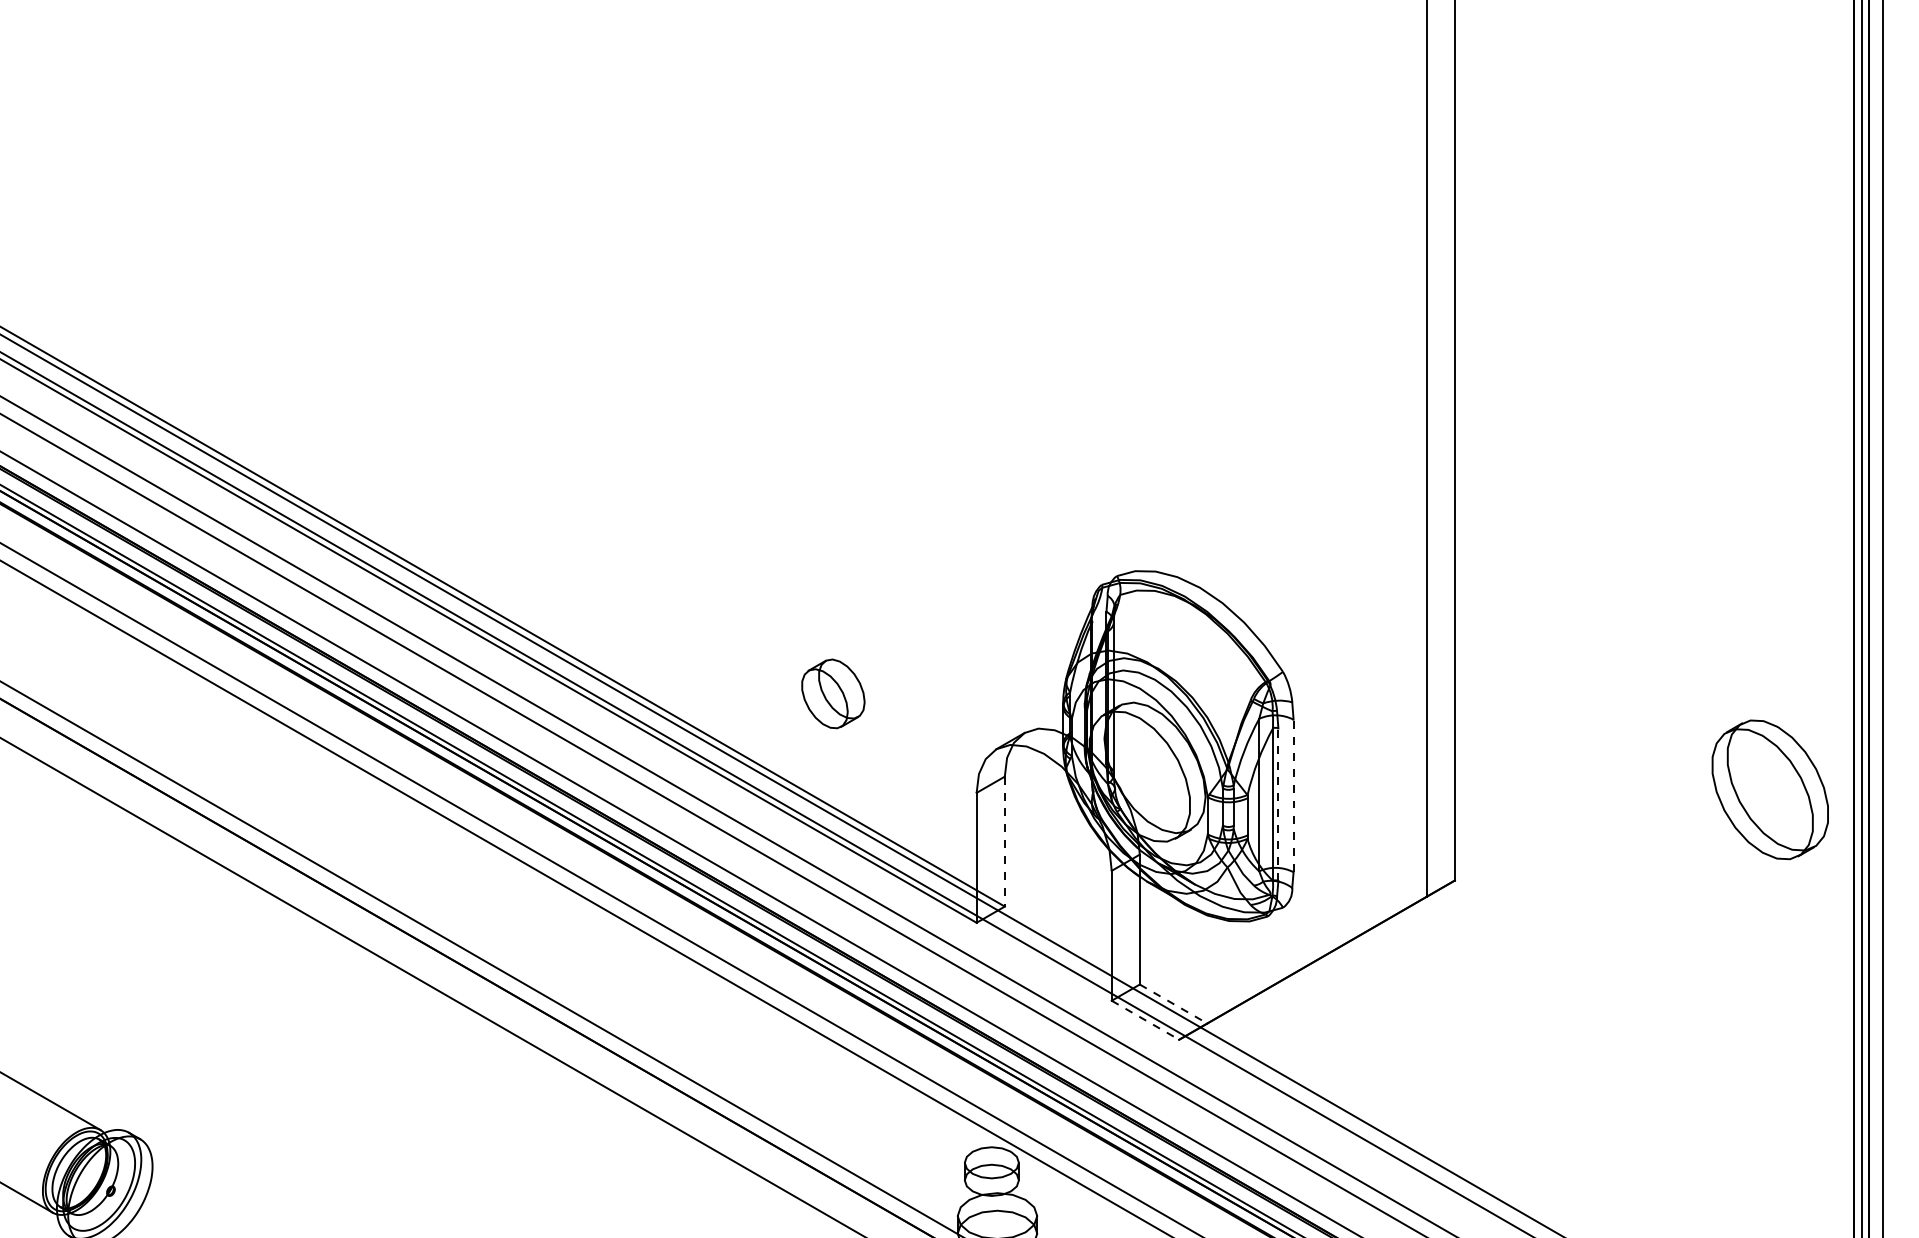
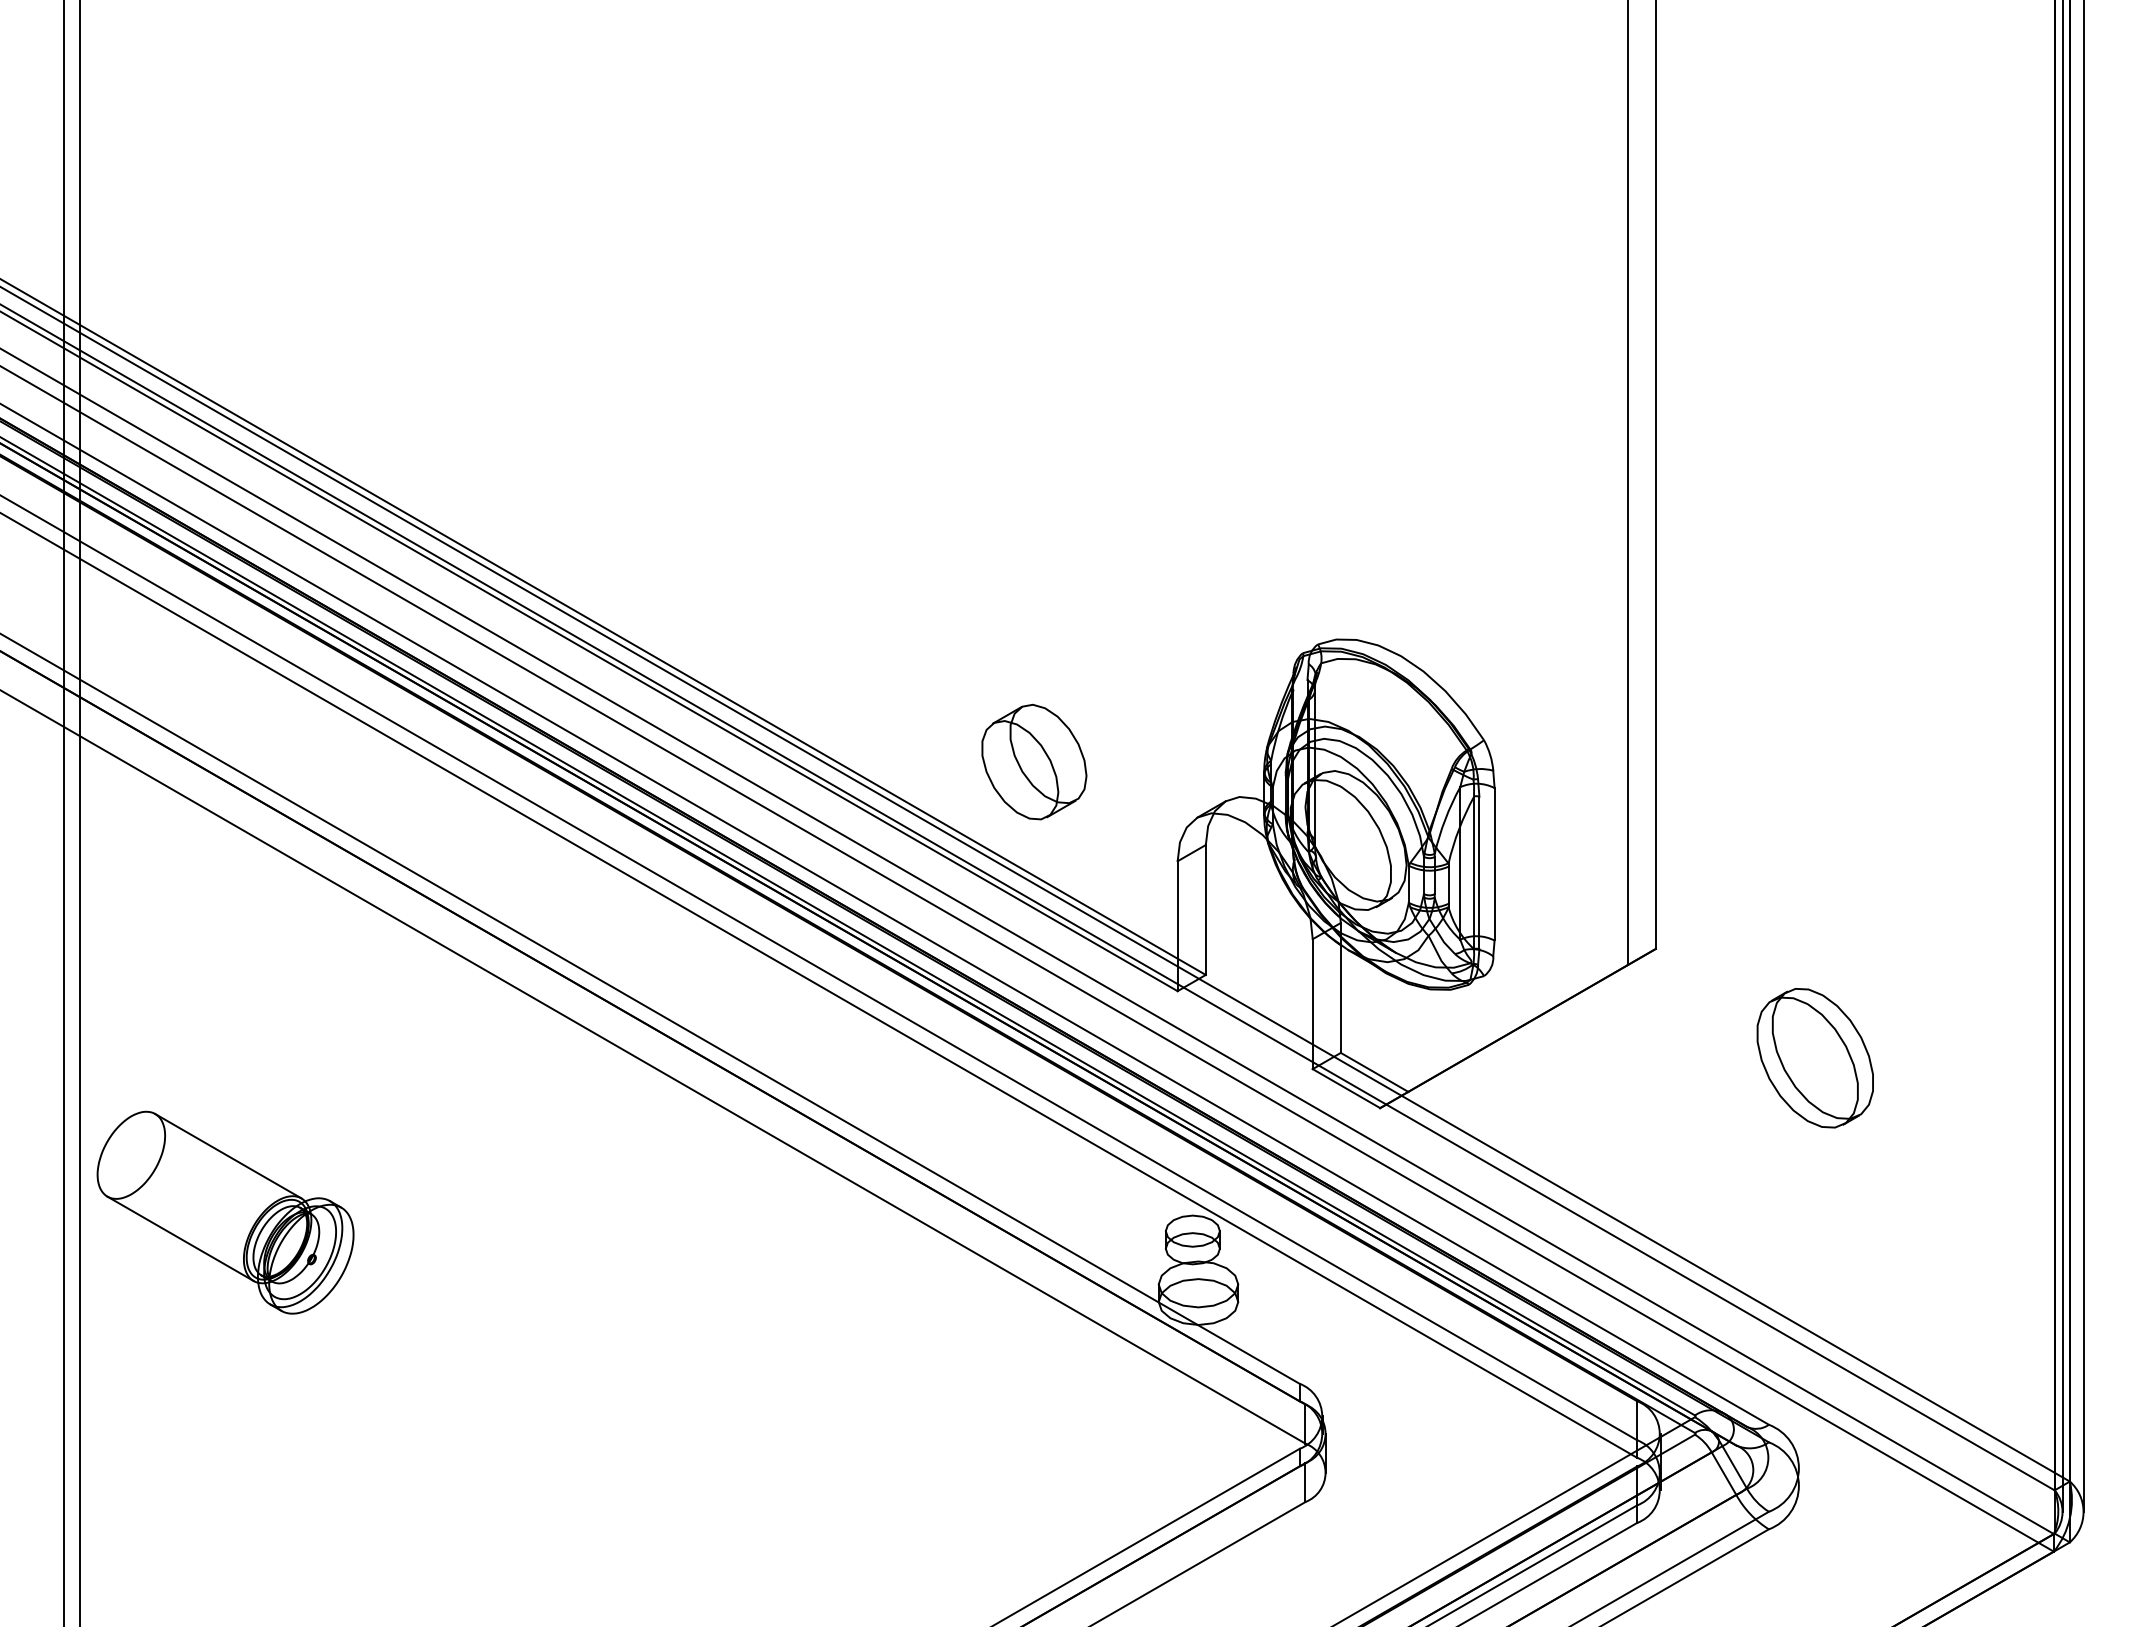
part: (833, 694) -> (1034, 762), size x1.67
part: (1769, 790) -> (1814, 1058), moved
line: (1293, 795) -> (1494, 863), dashed -> solid
line: (1278, 804) -> (1479, 872), dashed -> solid
line: (1004, 841) -> (1205, 909), dashed -> solid
line: (1173, 1004) -> (1374, 1072), dashed -> solid
line: (1145, 1020) -> (1346, 1088), dashed -> solid

